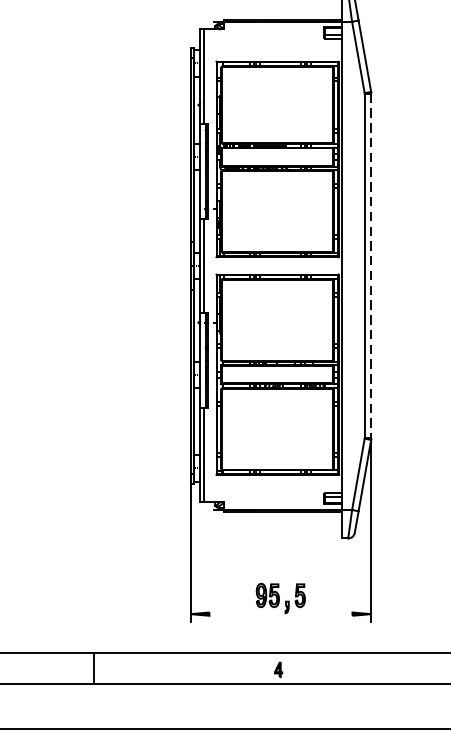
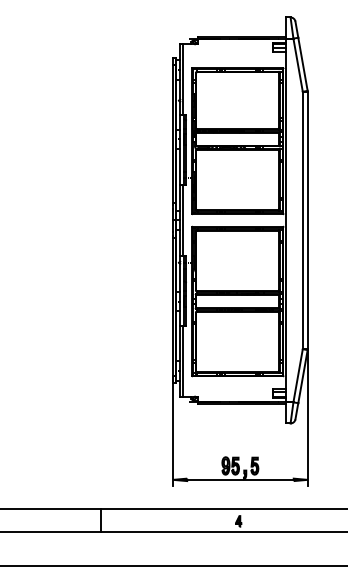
line: (370, 265) -> (307, 220), dashed -> solid
line: (281, 613) -> (240, 479), added

